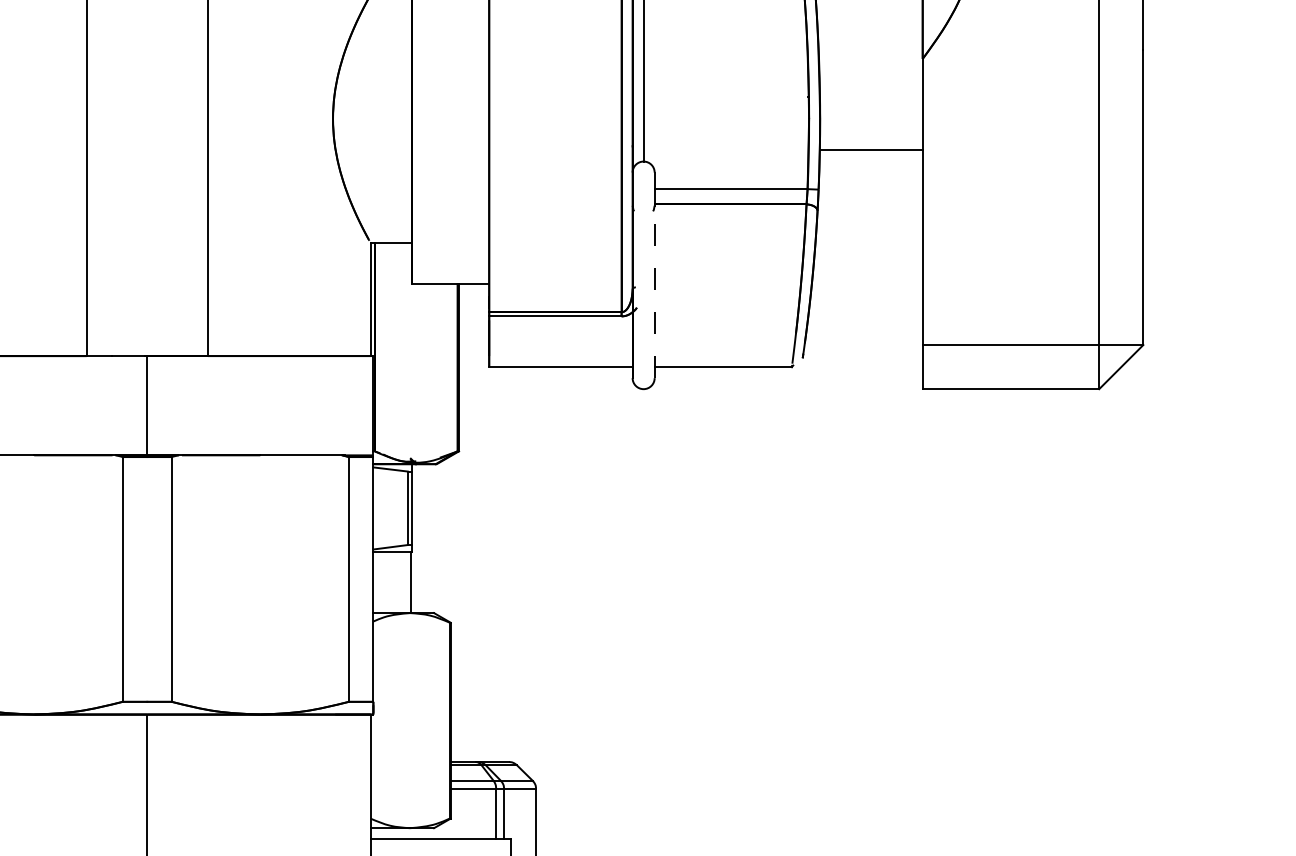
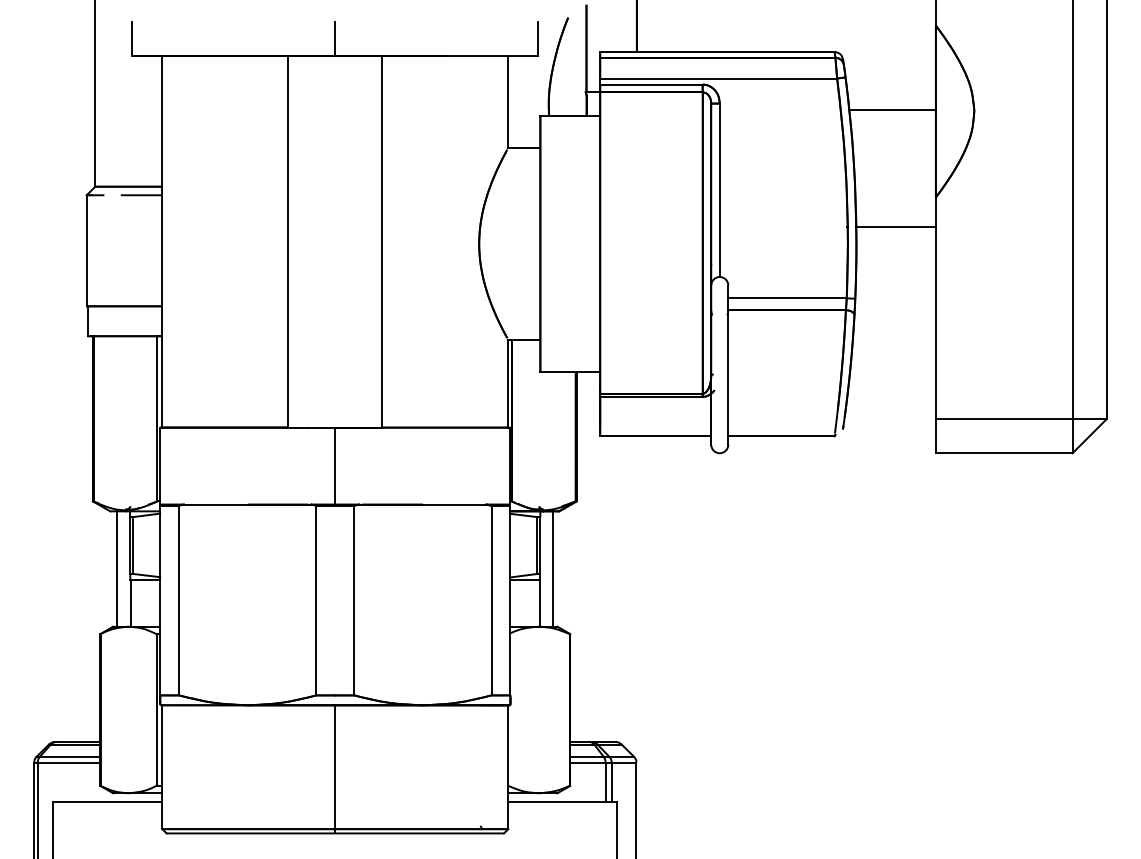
line: (870, 149) -> (895, 226), moved
line: (654, 291) -> (728, 377), dashed -> solid
line: (428, 537) -> (553, 568), added

